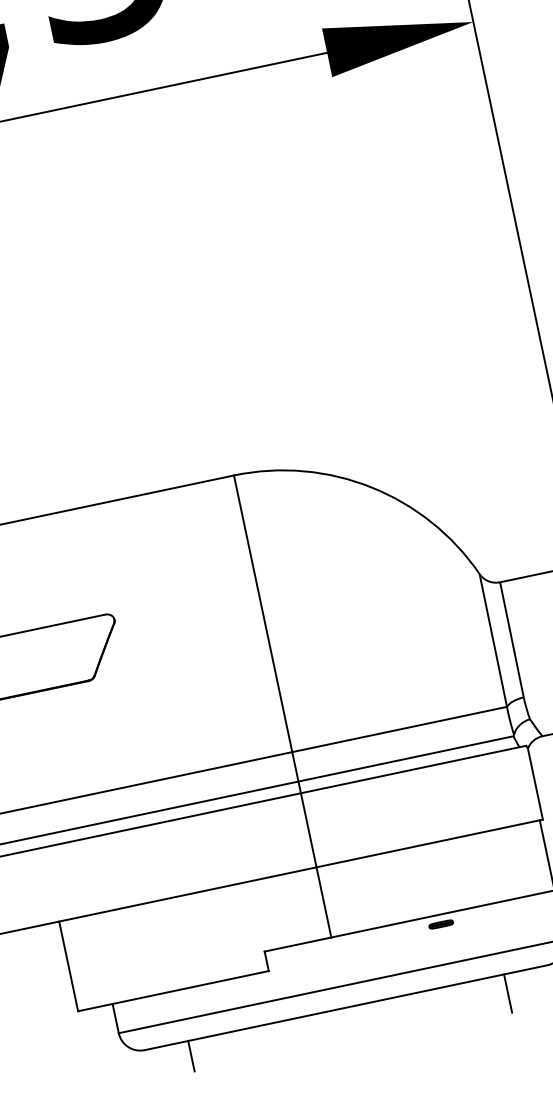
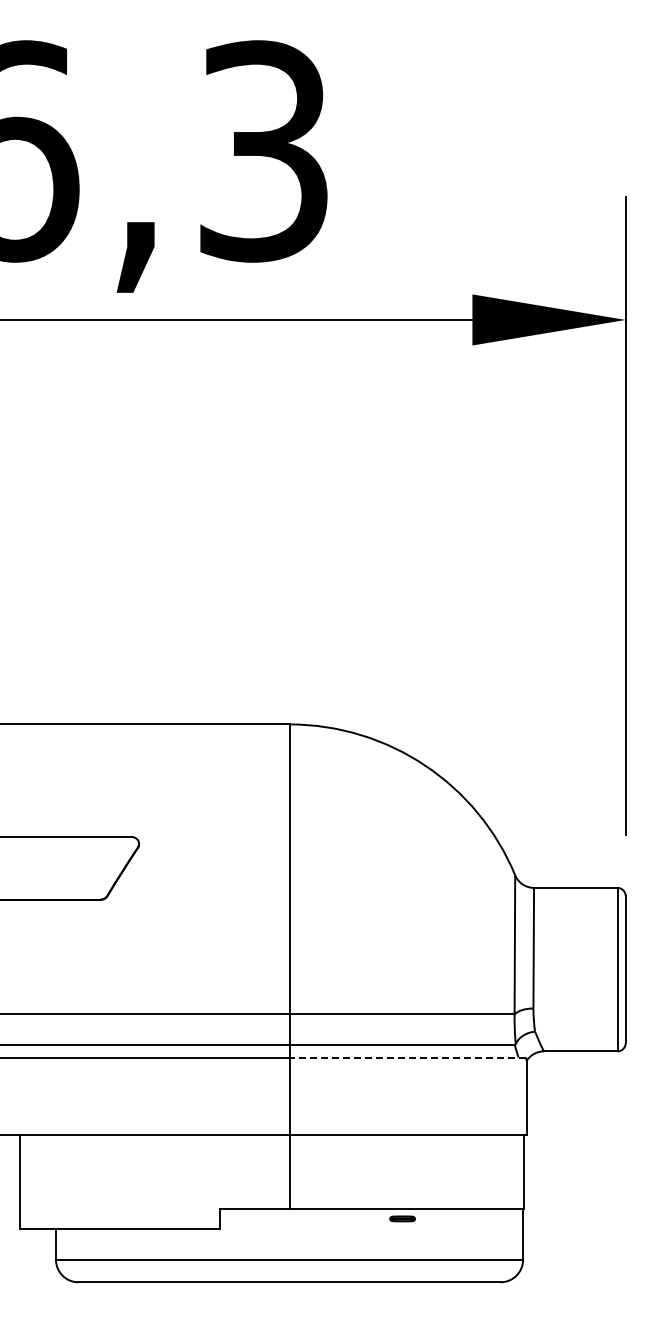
line: (413, 769) -> (407, 1057), solid -> dashed
line: (508, 993) -> (455, 1302), removed
line: (191, 1056) -> (124, 1298), removed

